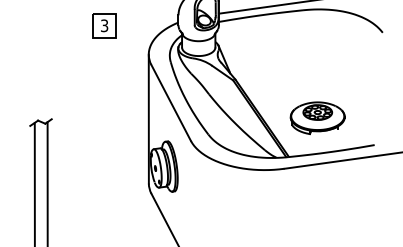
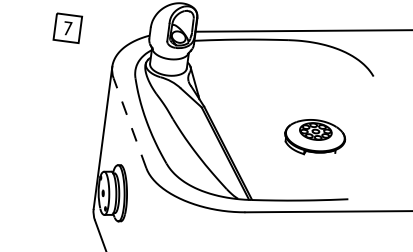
text: (104, 25) -> (67, 28), 3 -> 7
line: (171, 102) -> (130, 122), solid -> dashed
part: (317, 118) -> (314, 138), moved

